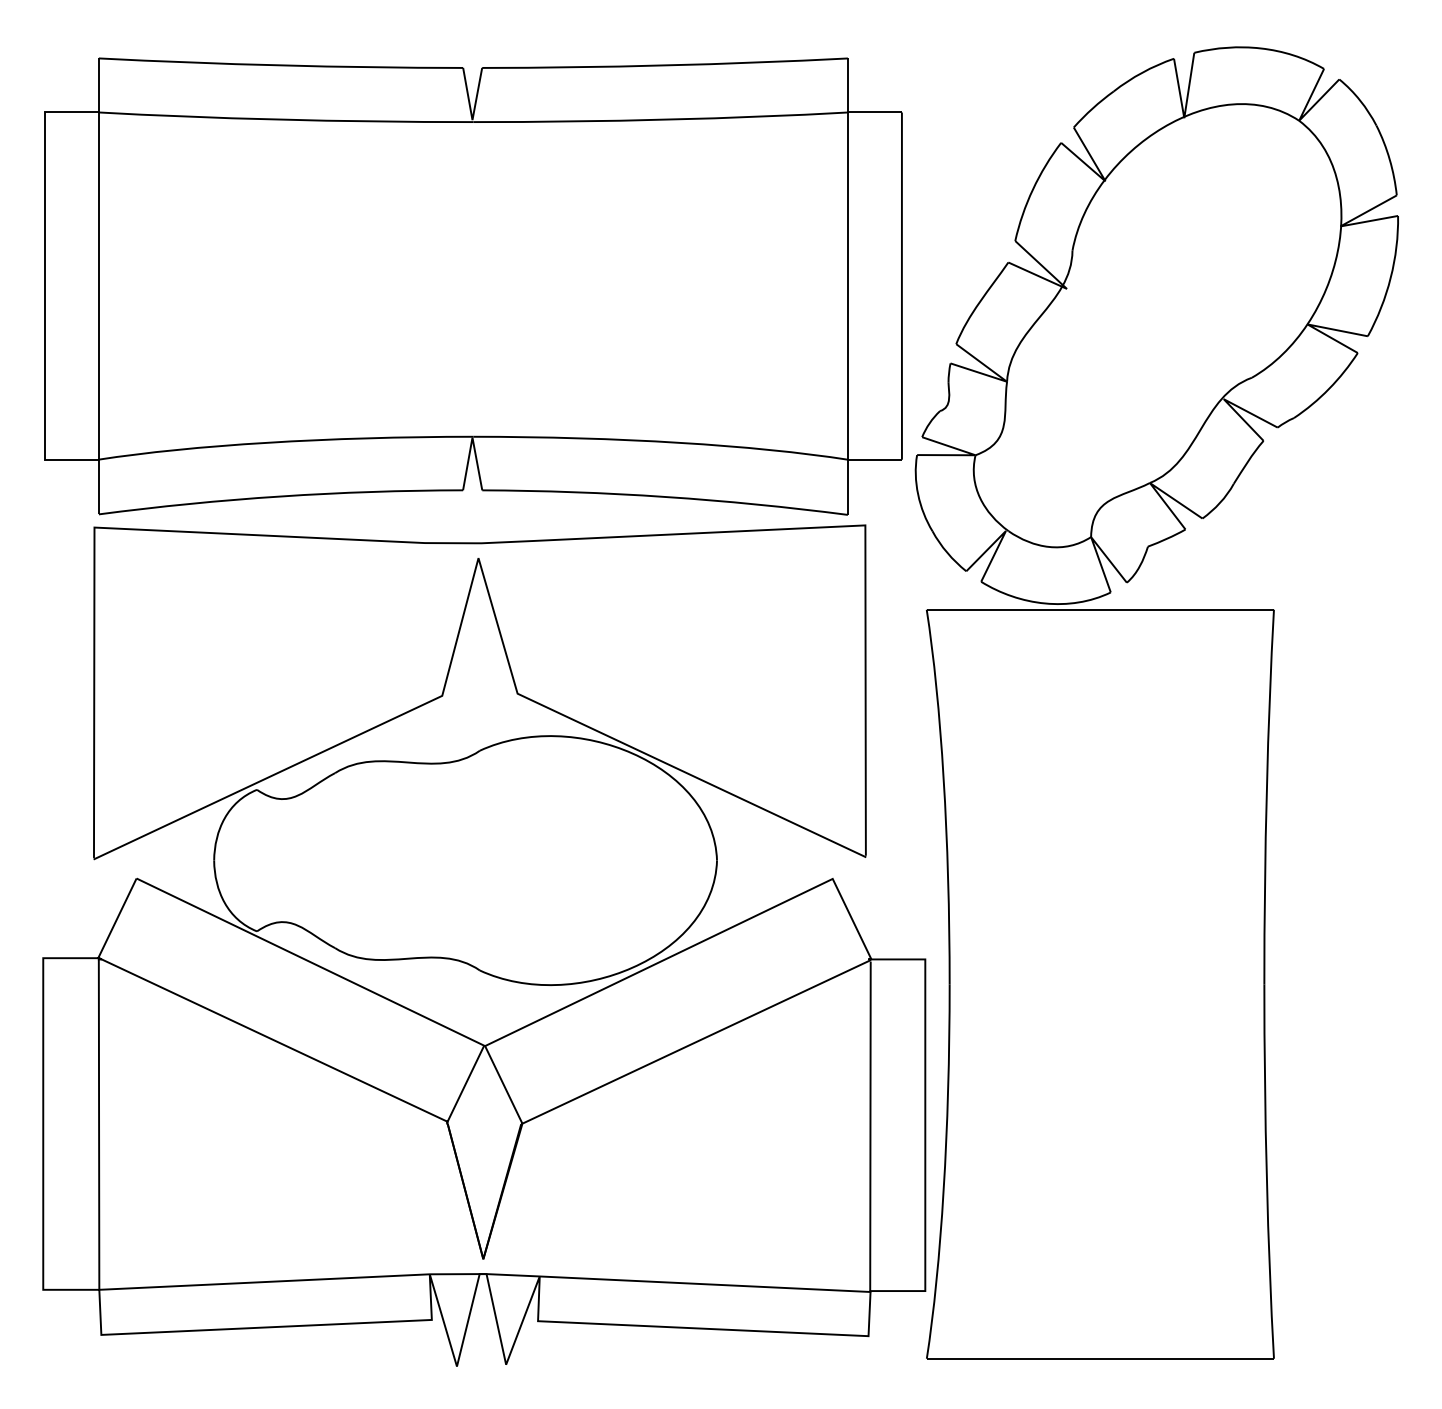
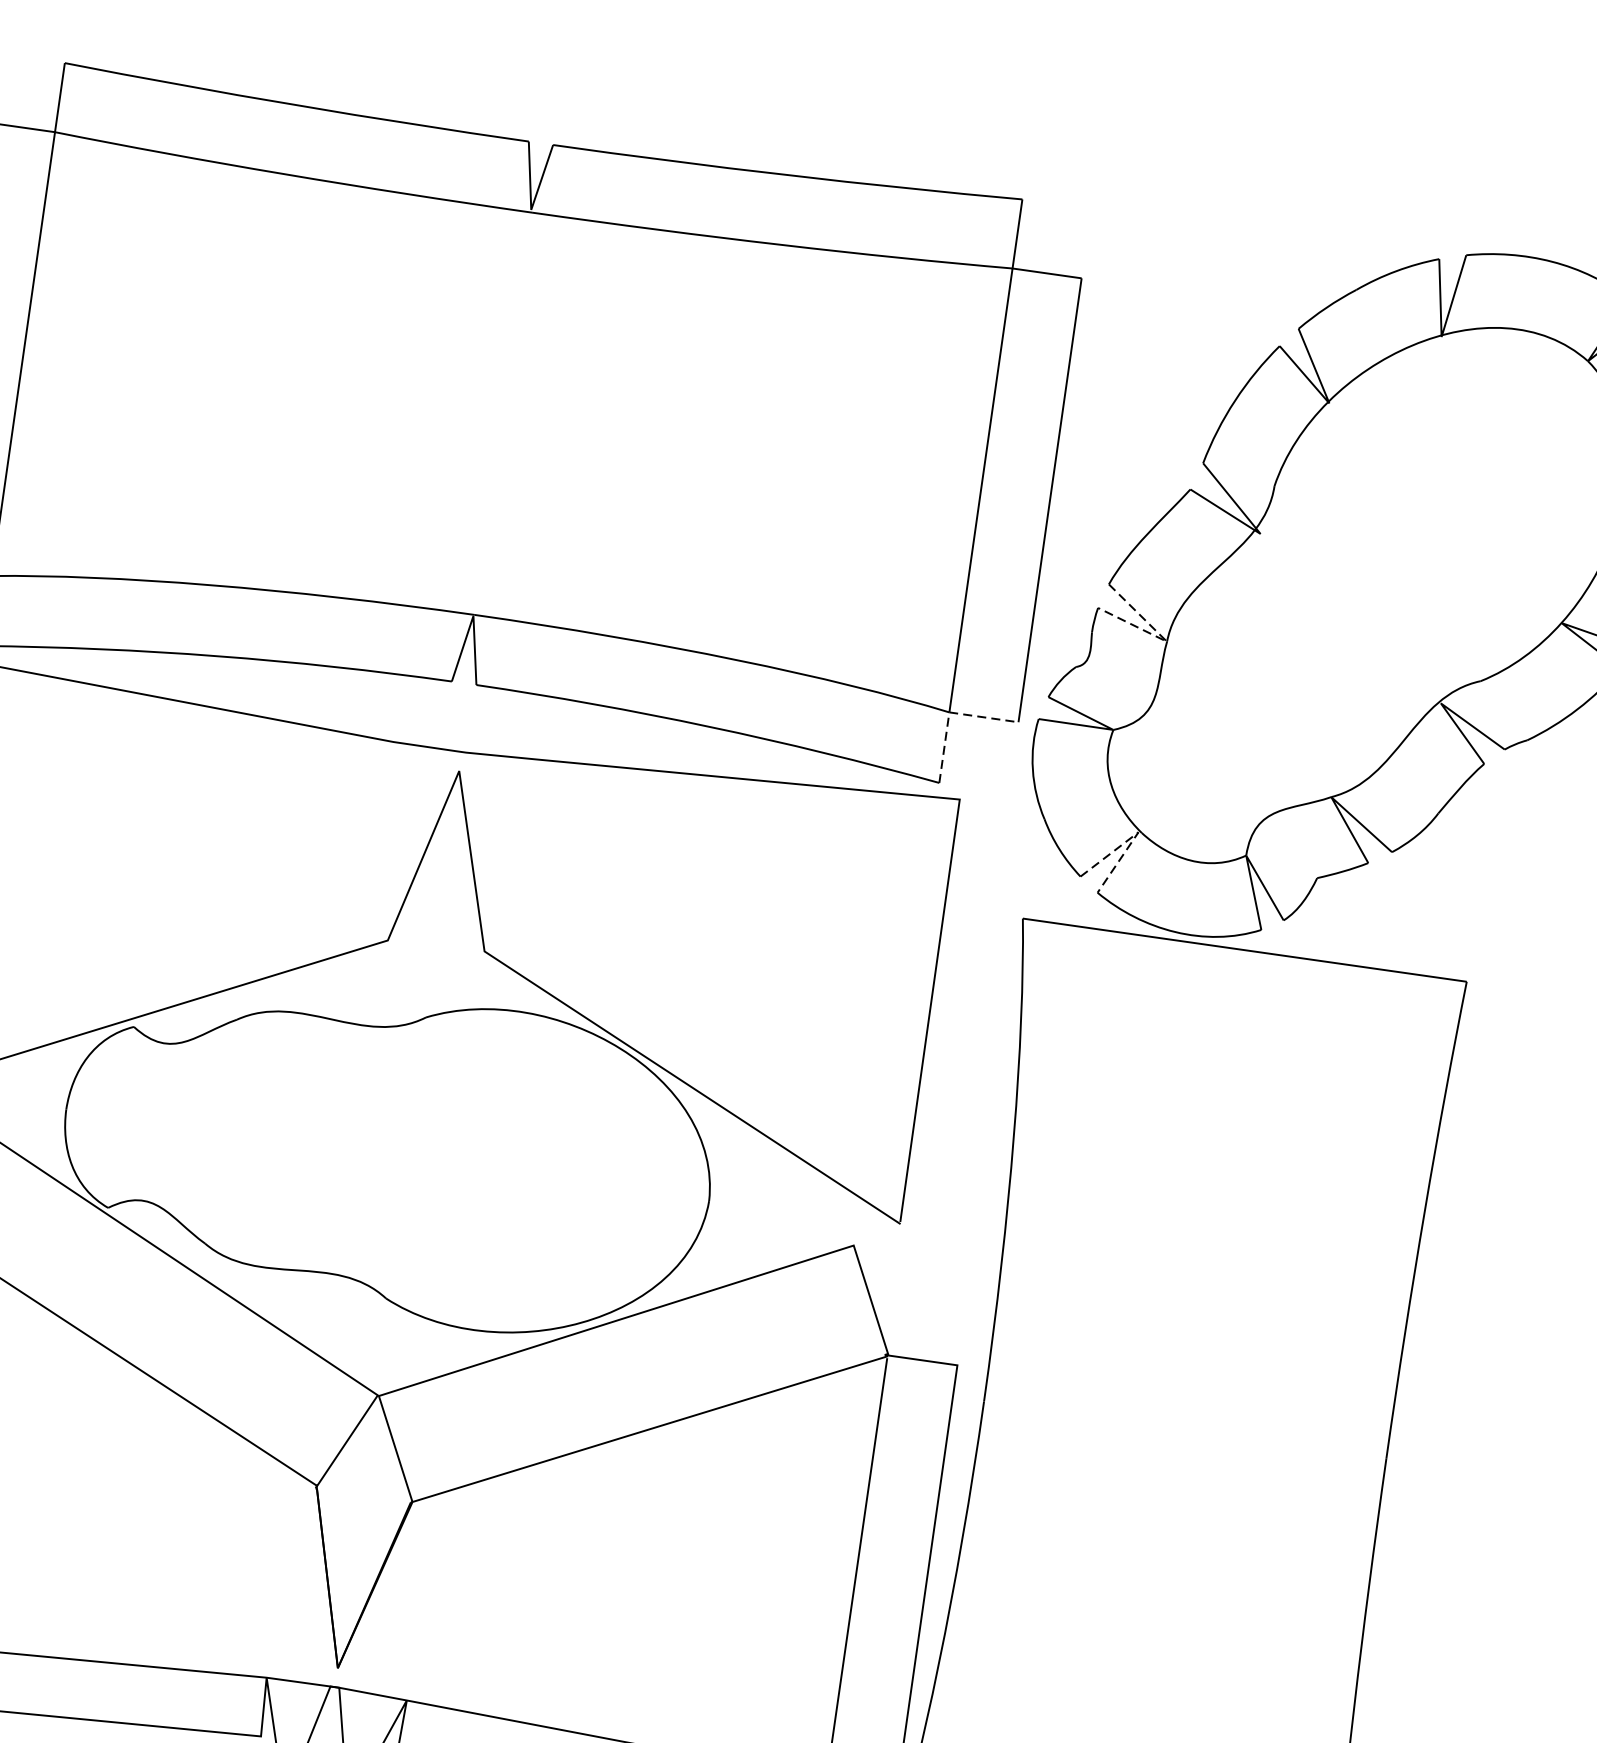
line: (1006, 381) -> (1166, 641), solid -> dashed
line: (847, 459) -> (948, 712), solid -> dashed
line: (1005, 530) -> (1137, 831), solid -> dashed

